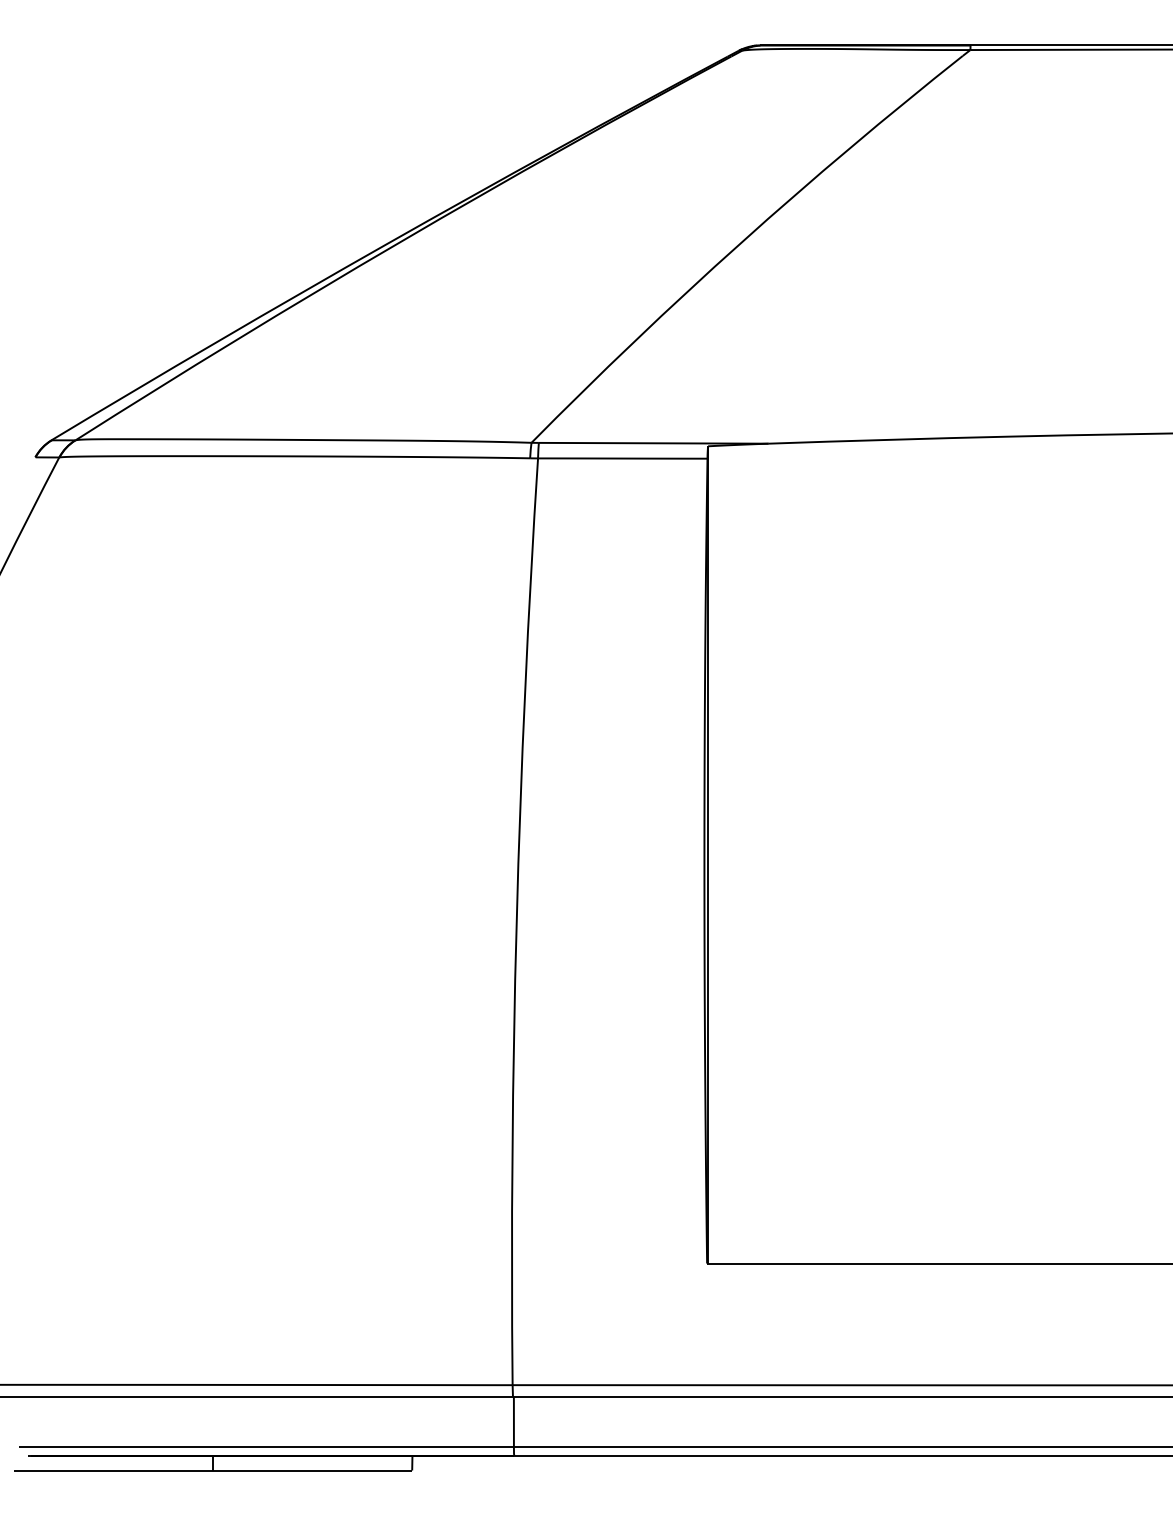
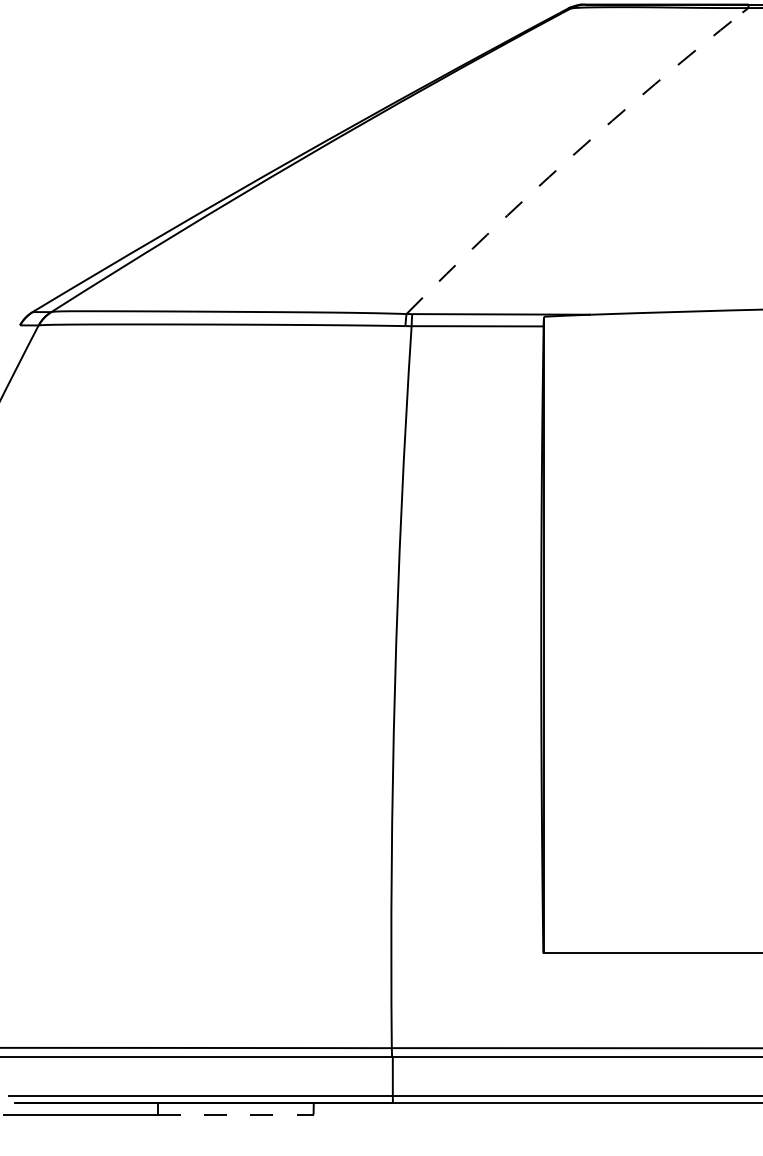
line: (741, 242) -> (570, 157), solid -> dashed
line: (312, 1470) -> (235, 1114), solid -> dashed

